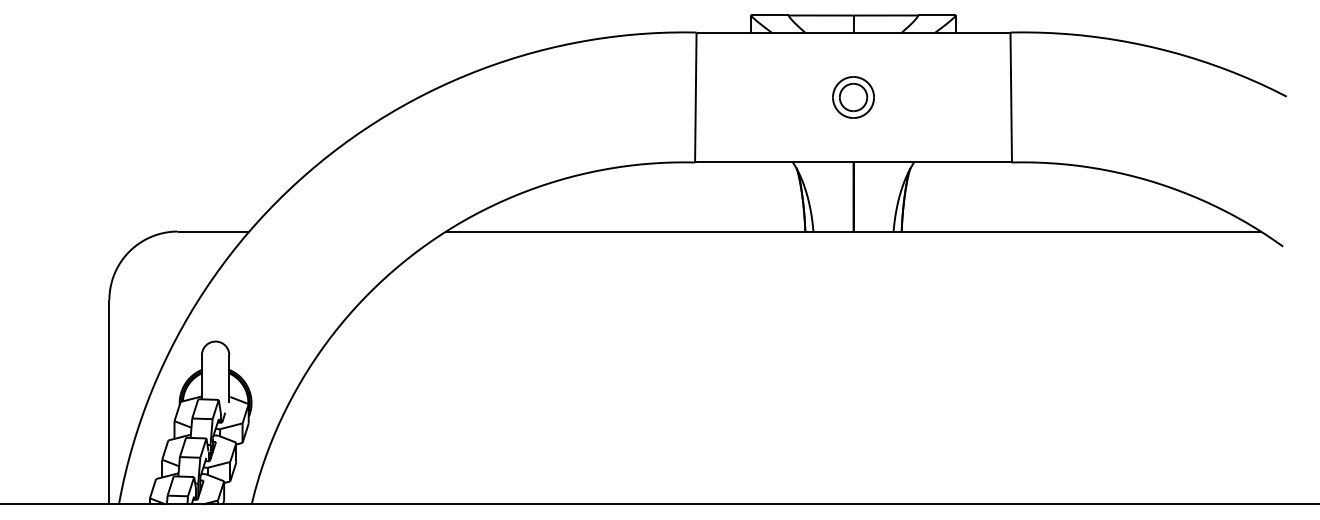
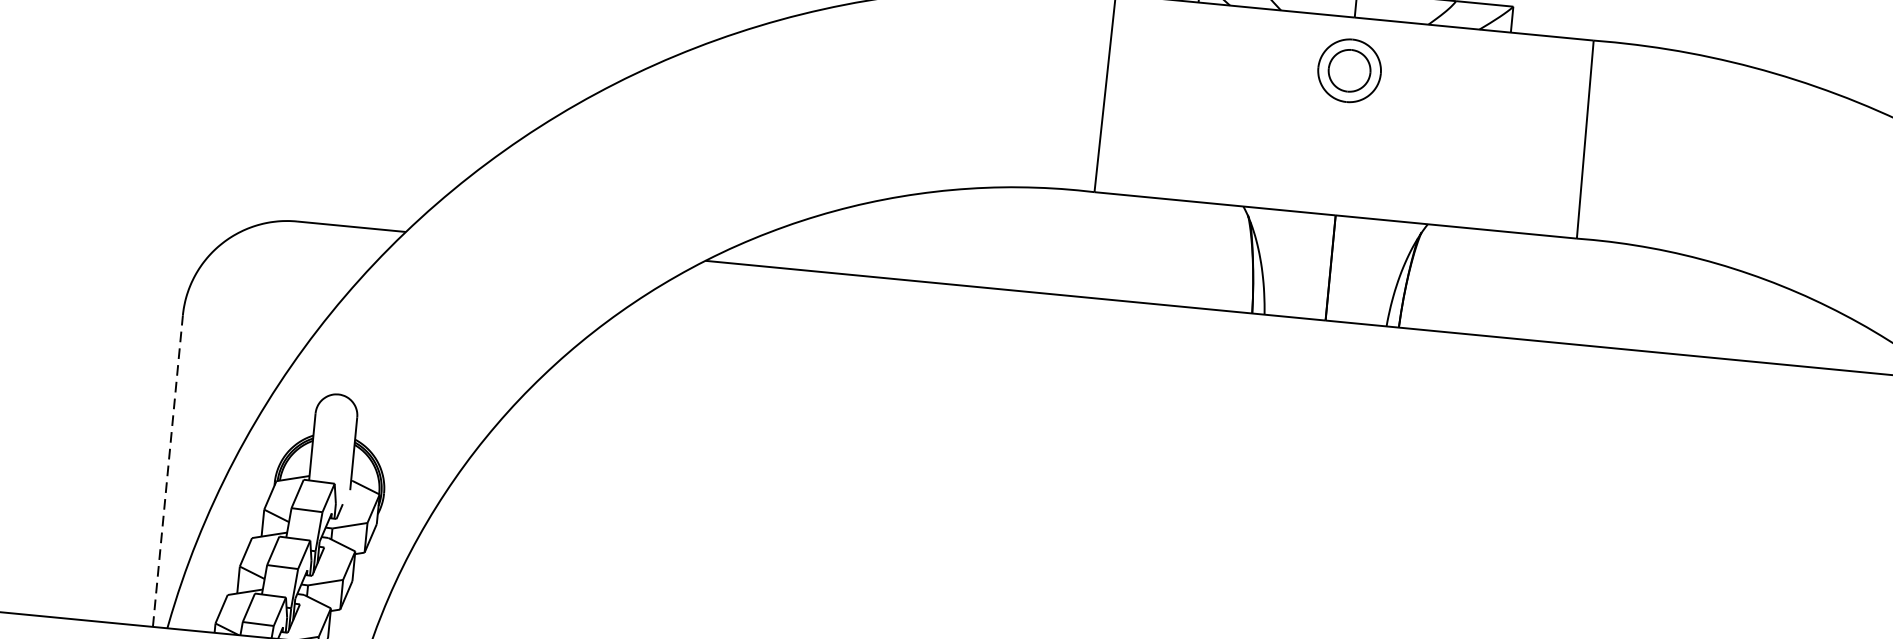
part: (853, 97) -> (1349, 70), moved
line: (109, 401) -> (168, 470), solid -> dashed

